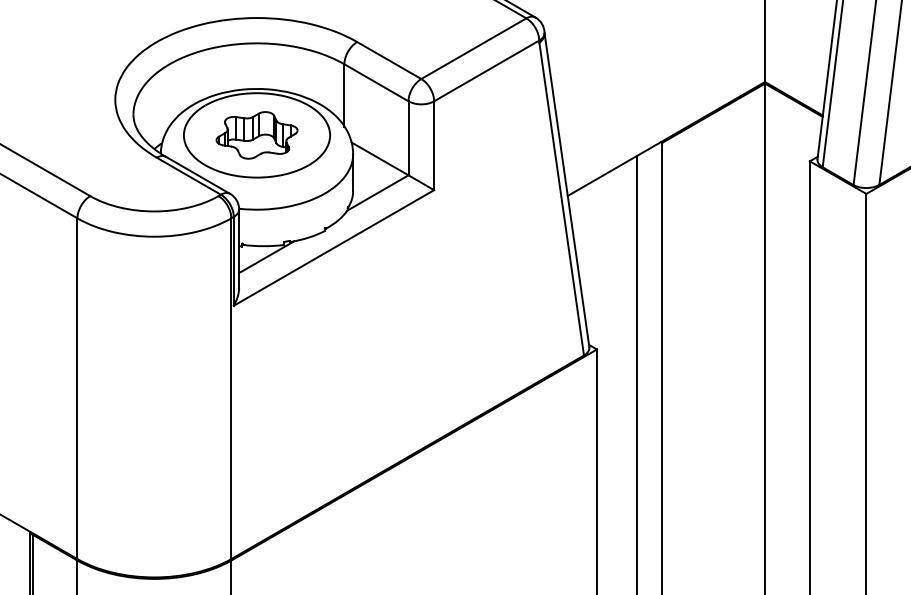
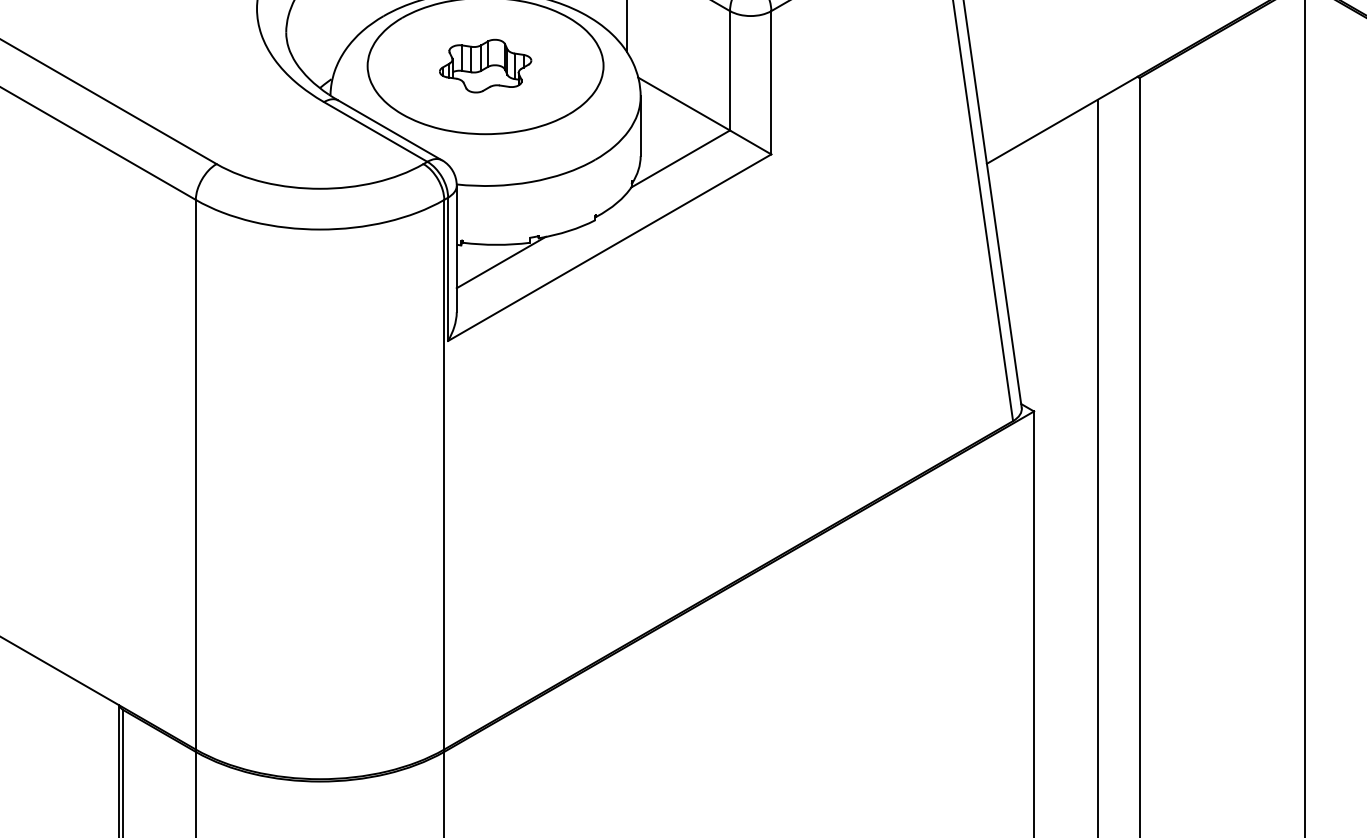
part: (256, 135) -> (484, 66), size x0.7

